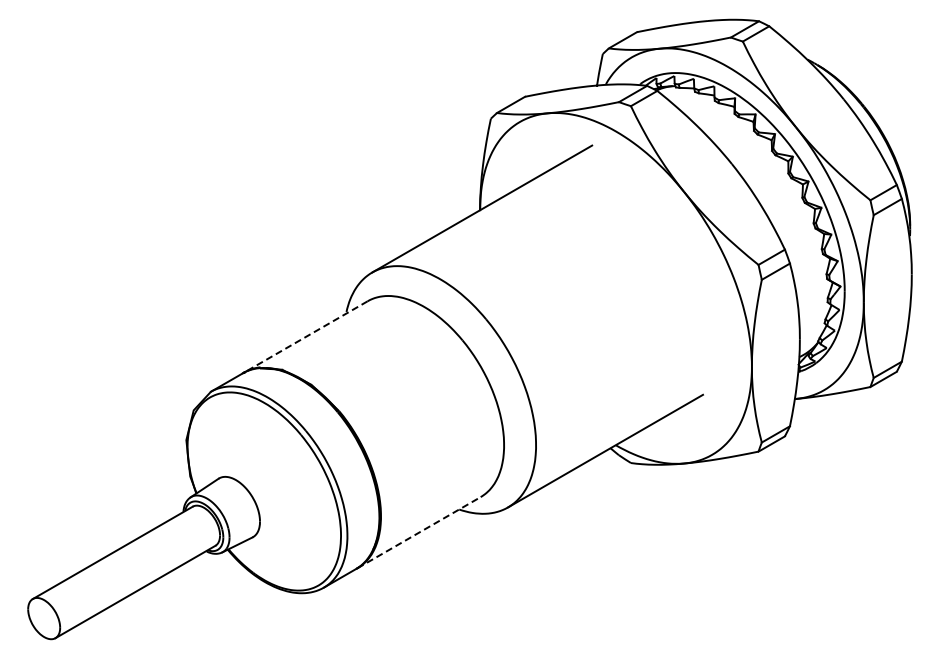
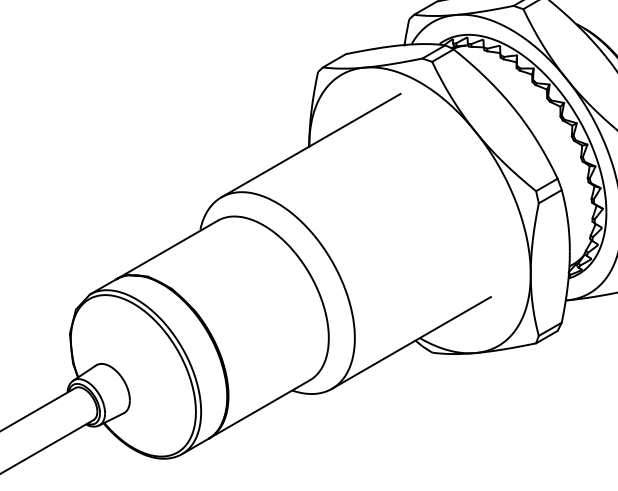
line: (305, 337) -> (166, 250), dashed -> solid
line: (419, 532) -> (259, 409), dashed -> solid

